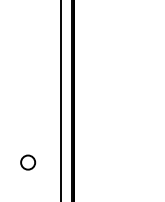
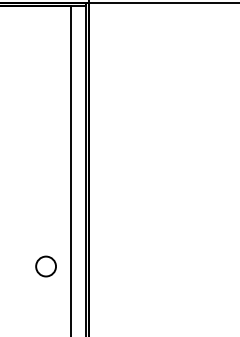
circle: (27, 162) -> (45, 266), moved

